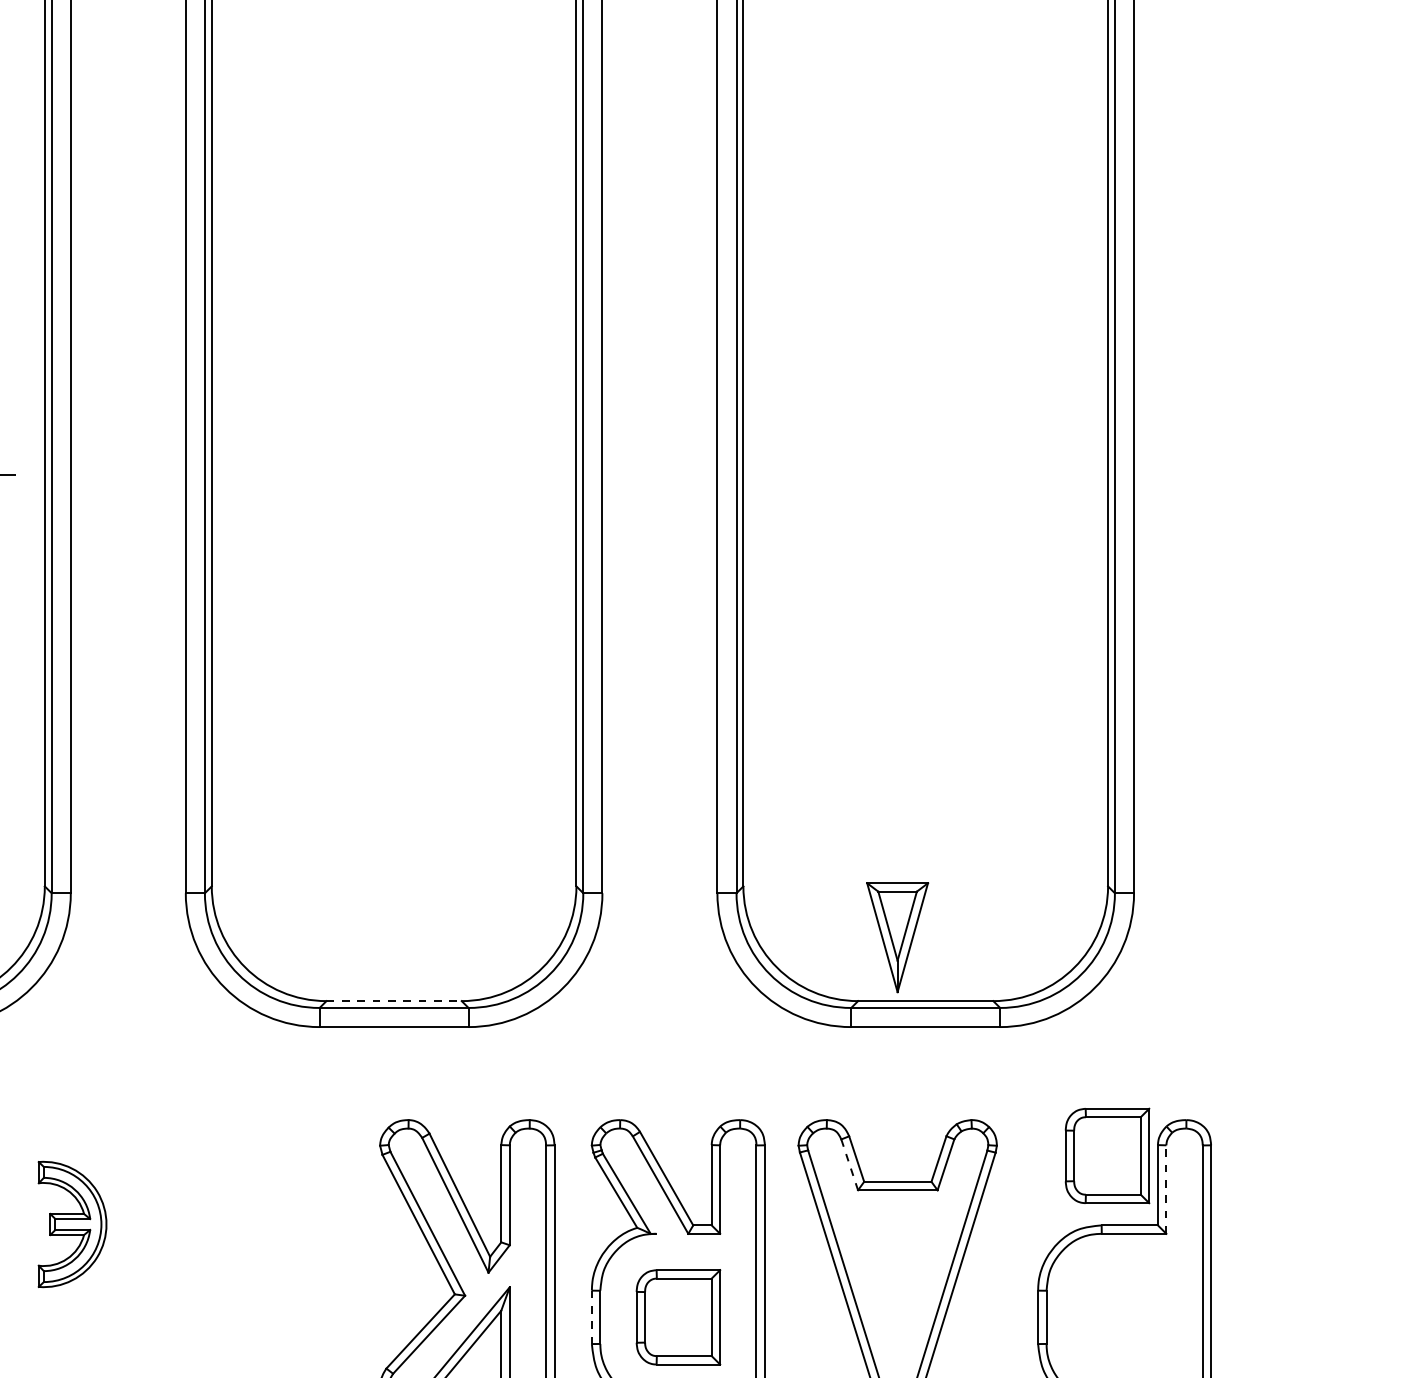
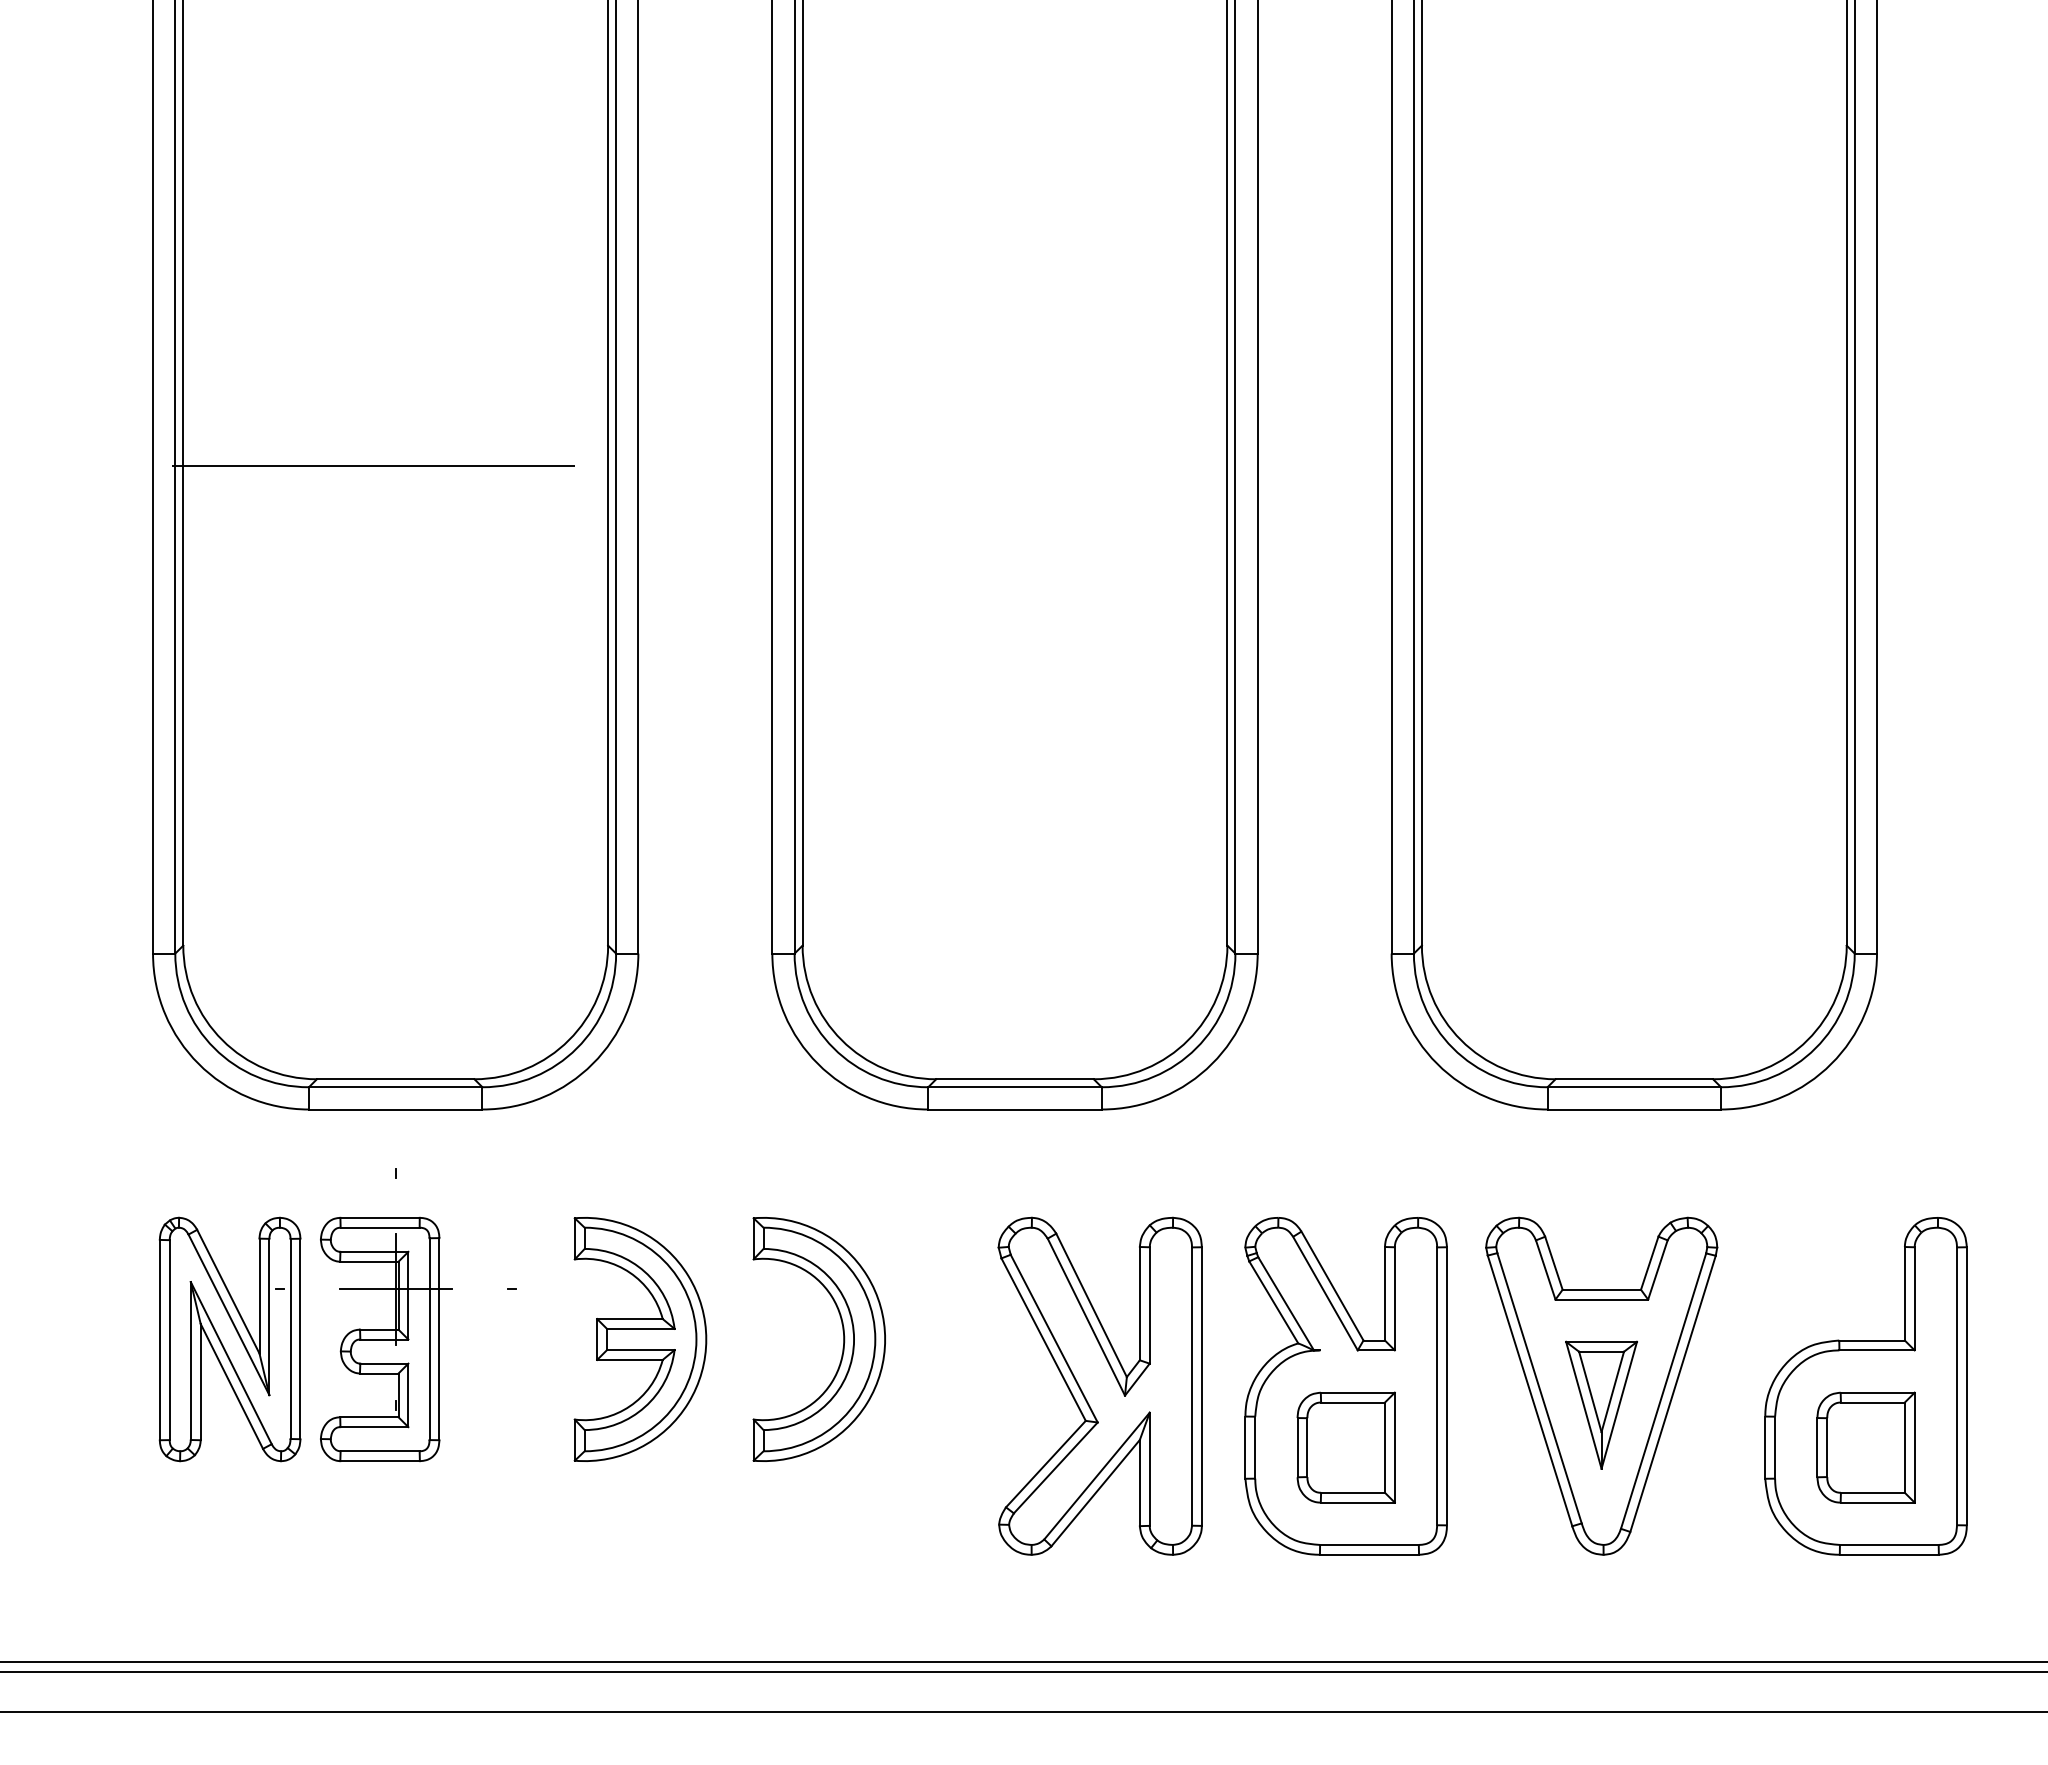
part: (897, 936) -> (1601, 1404), moved
line: (394, 1001) -> (1015, 1079), dashed -> solid
part: (1107, 1155) -> (1865, 1447), moved
line: (849, 1165) -> (1545, 1270), dashed -> solid
line: (1166, 1189) -> (1914, 1298), dashed -> solid
part: (72, 1224) -> (640, 1339), size x1.67
part: (246, 1224) -> (843, 1339), added
line: (591, 1318) -> (1245, 1448), dashed -> solid

